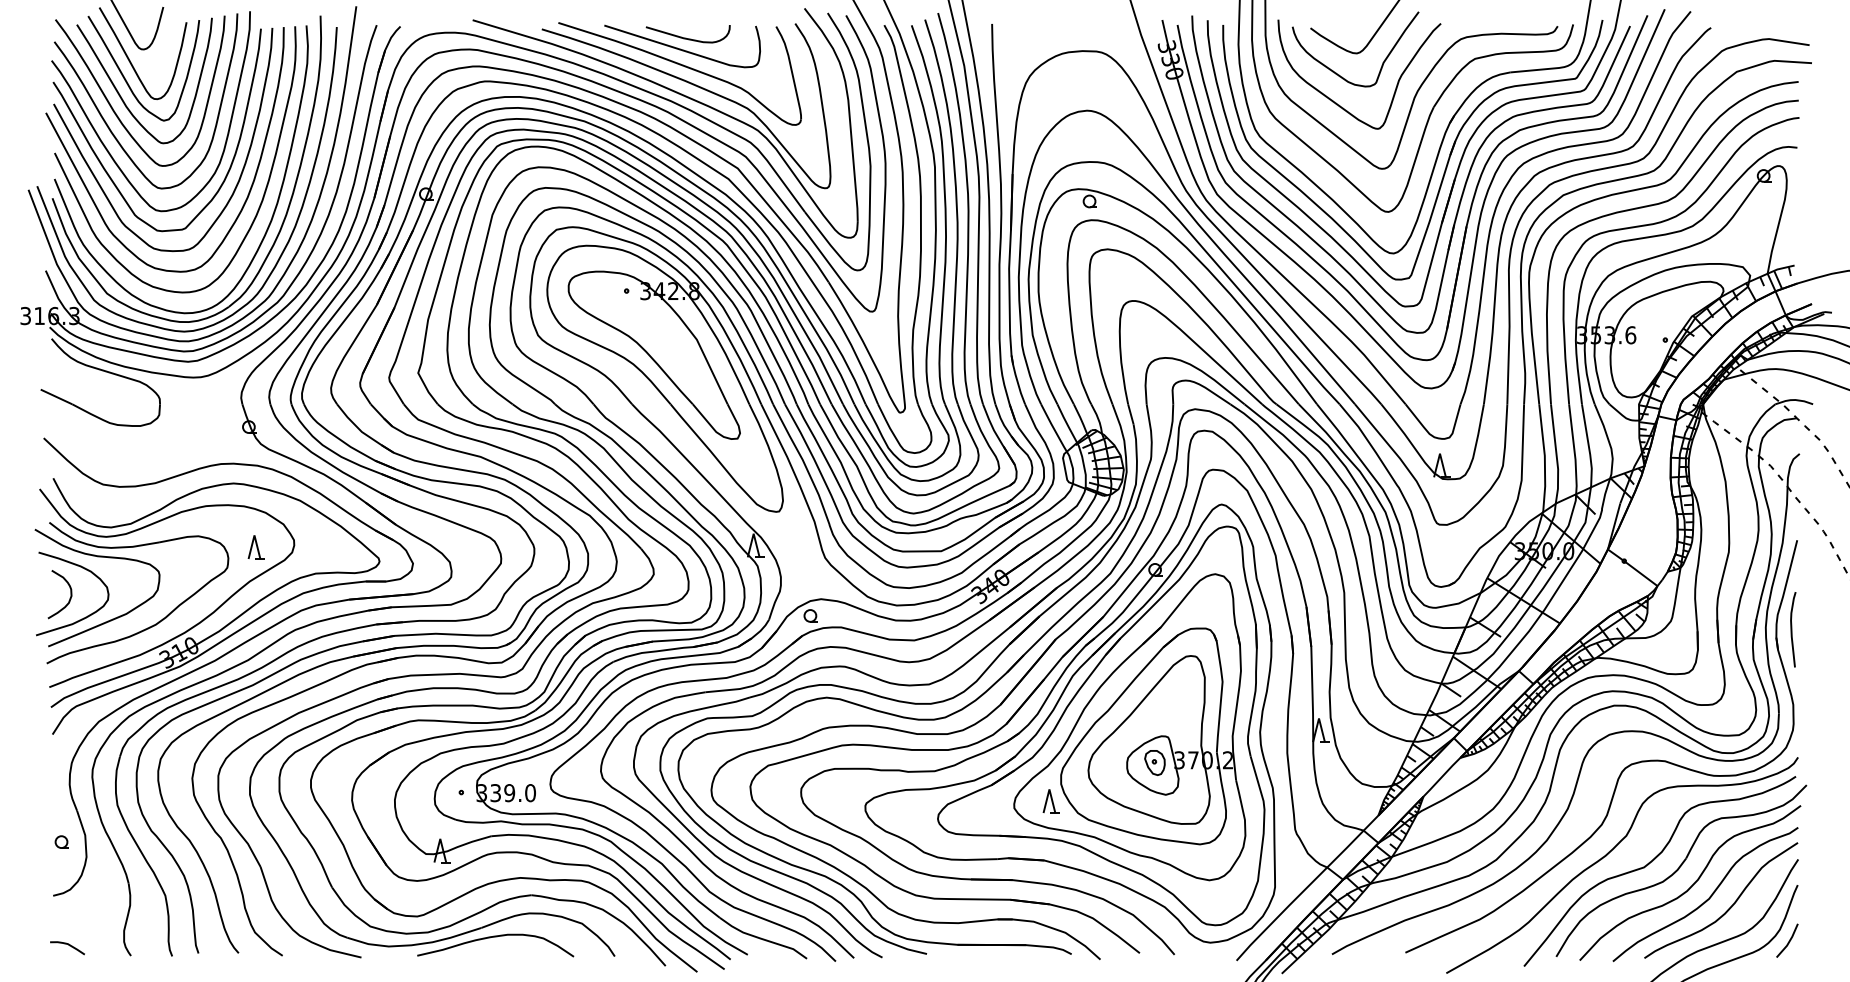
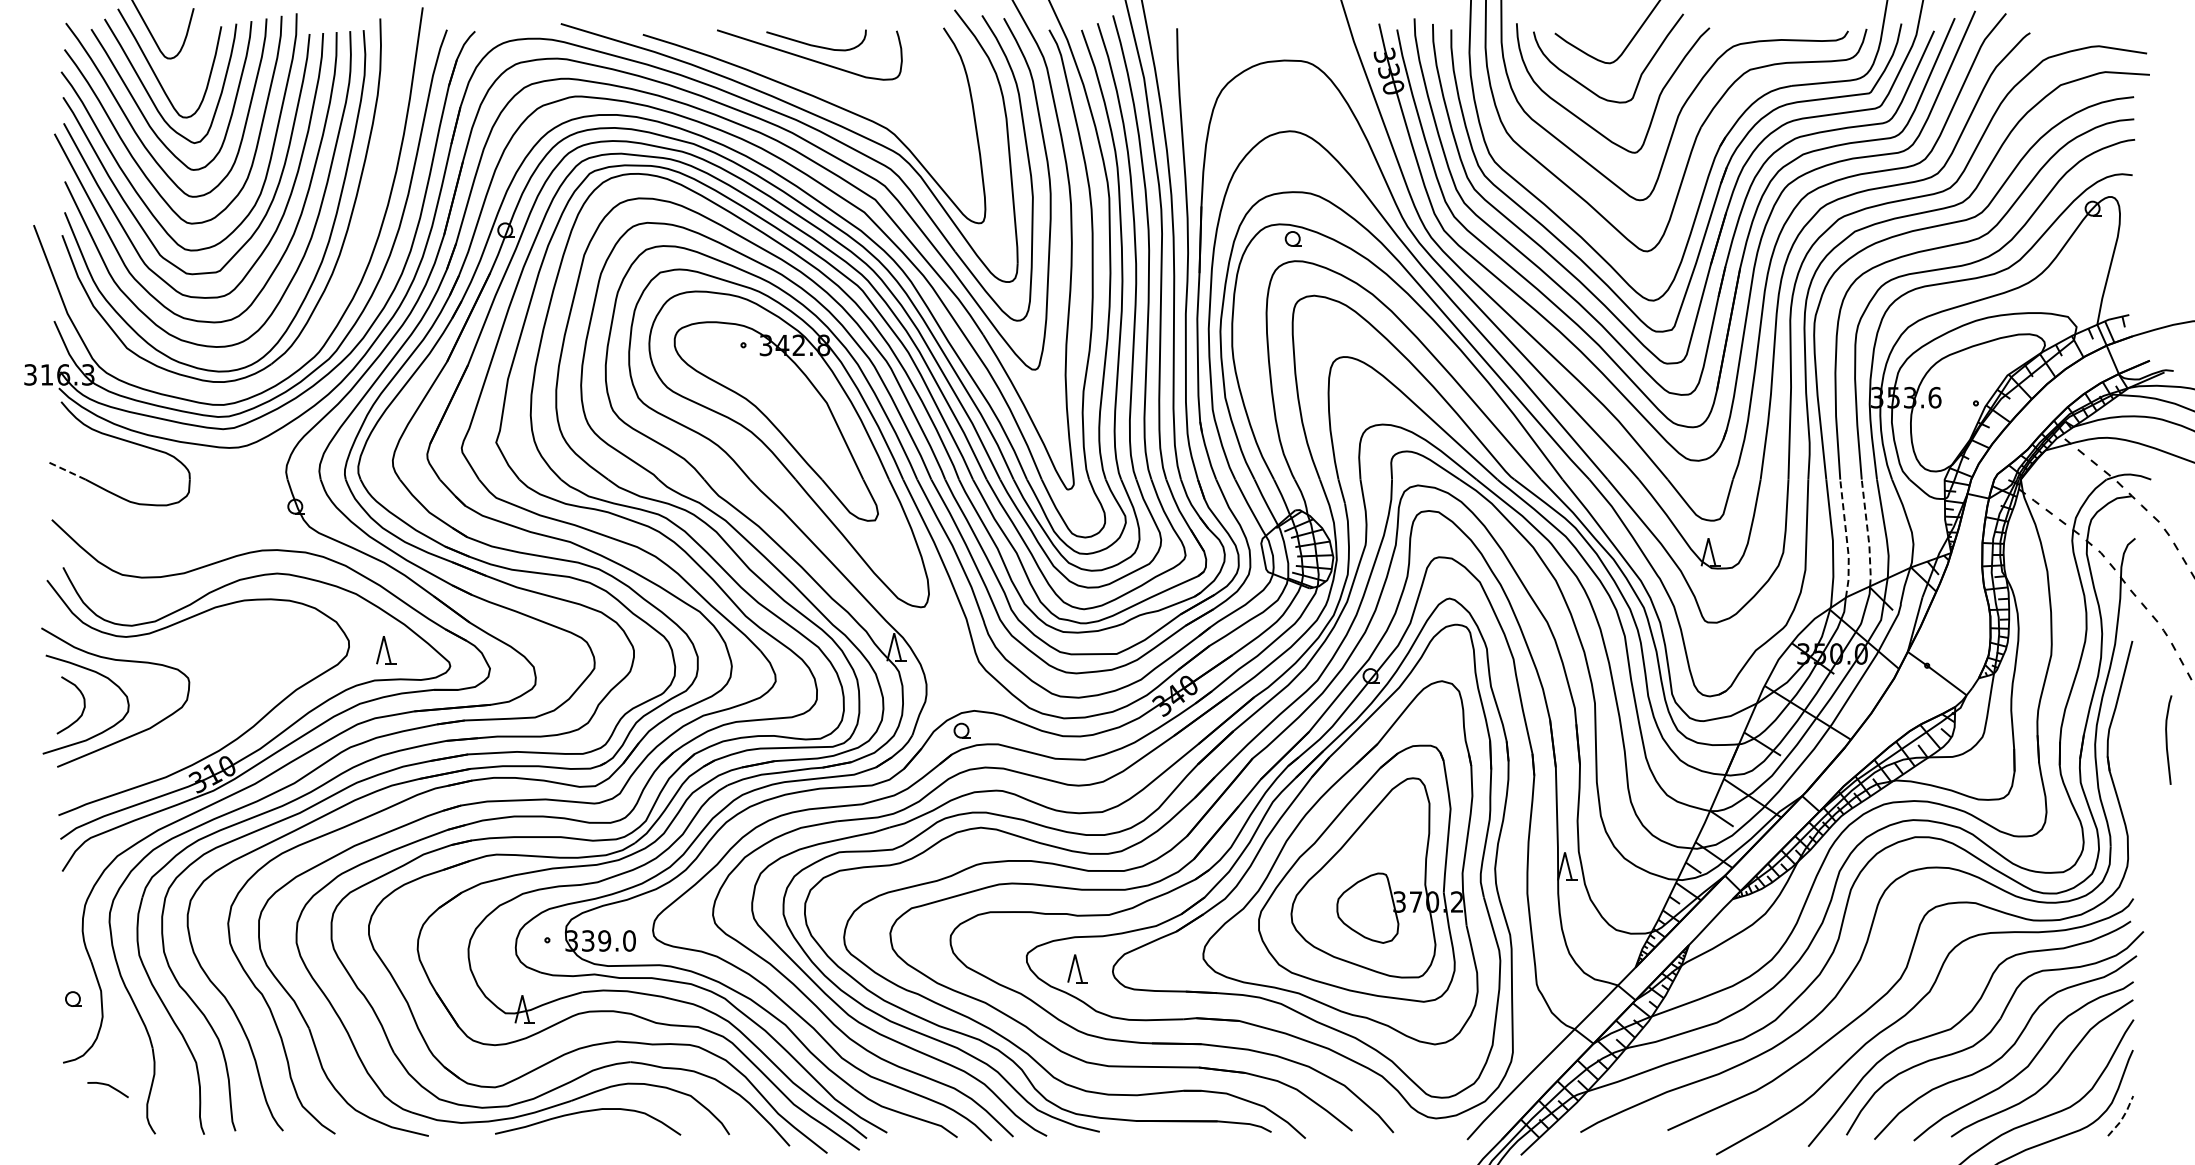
part: (683, 67) -> (811, 79), removed
curve: (295, 222) -> (350, 264), removed
line: (56, 396) -> (67, 470), solid -> dashed
line: (1574, 449) -> (1868, 533), solid -> dashed
line: (1556, 454) -> (1846, 539), solid -> dashed
part: (256, 547) -> (386, 650), moved
part: (160, 619) -> (190, 735), removed
curve: (1792, 629) -> (2167, 739), moved
part: (1154, 763) -> (1369, 905), removed
part: (1051, 801) -> (1077, 968), moved
line: (1789, 941) -> (2123, 1117), solid -> dashed
curve: (67, 945) -> (108, 1086), moved

